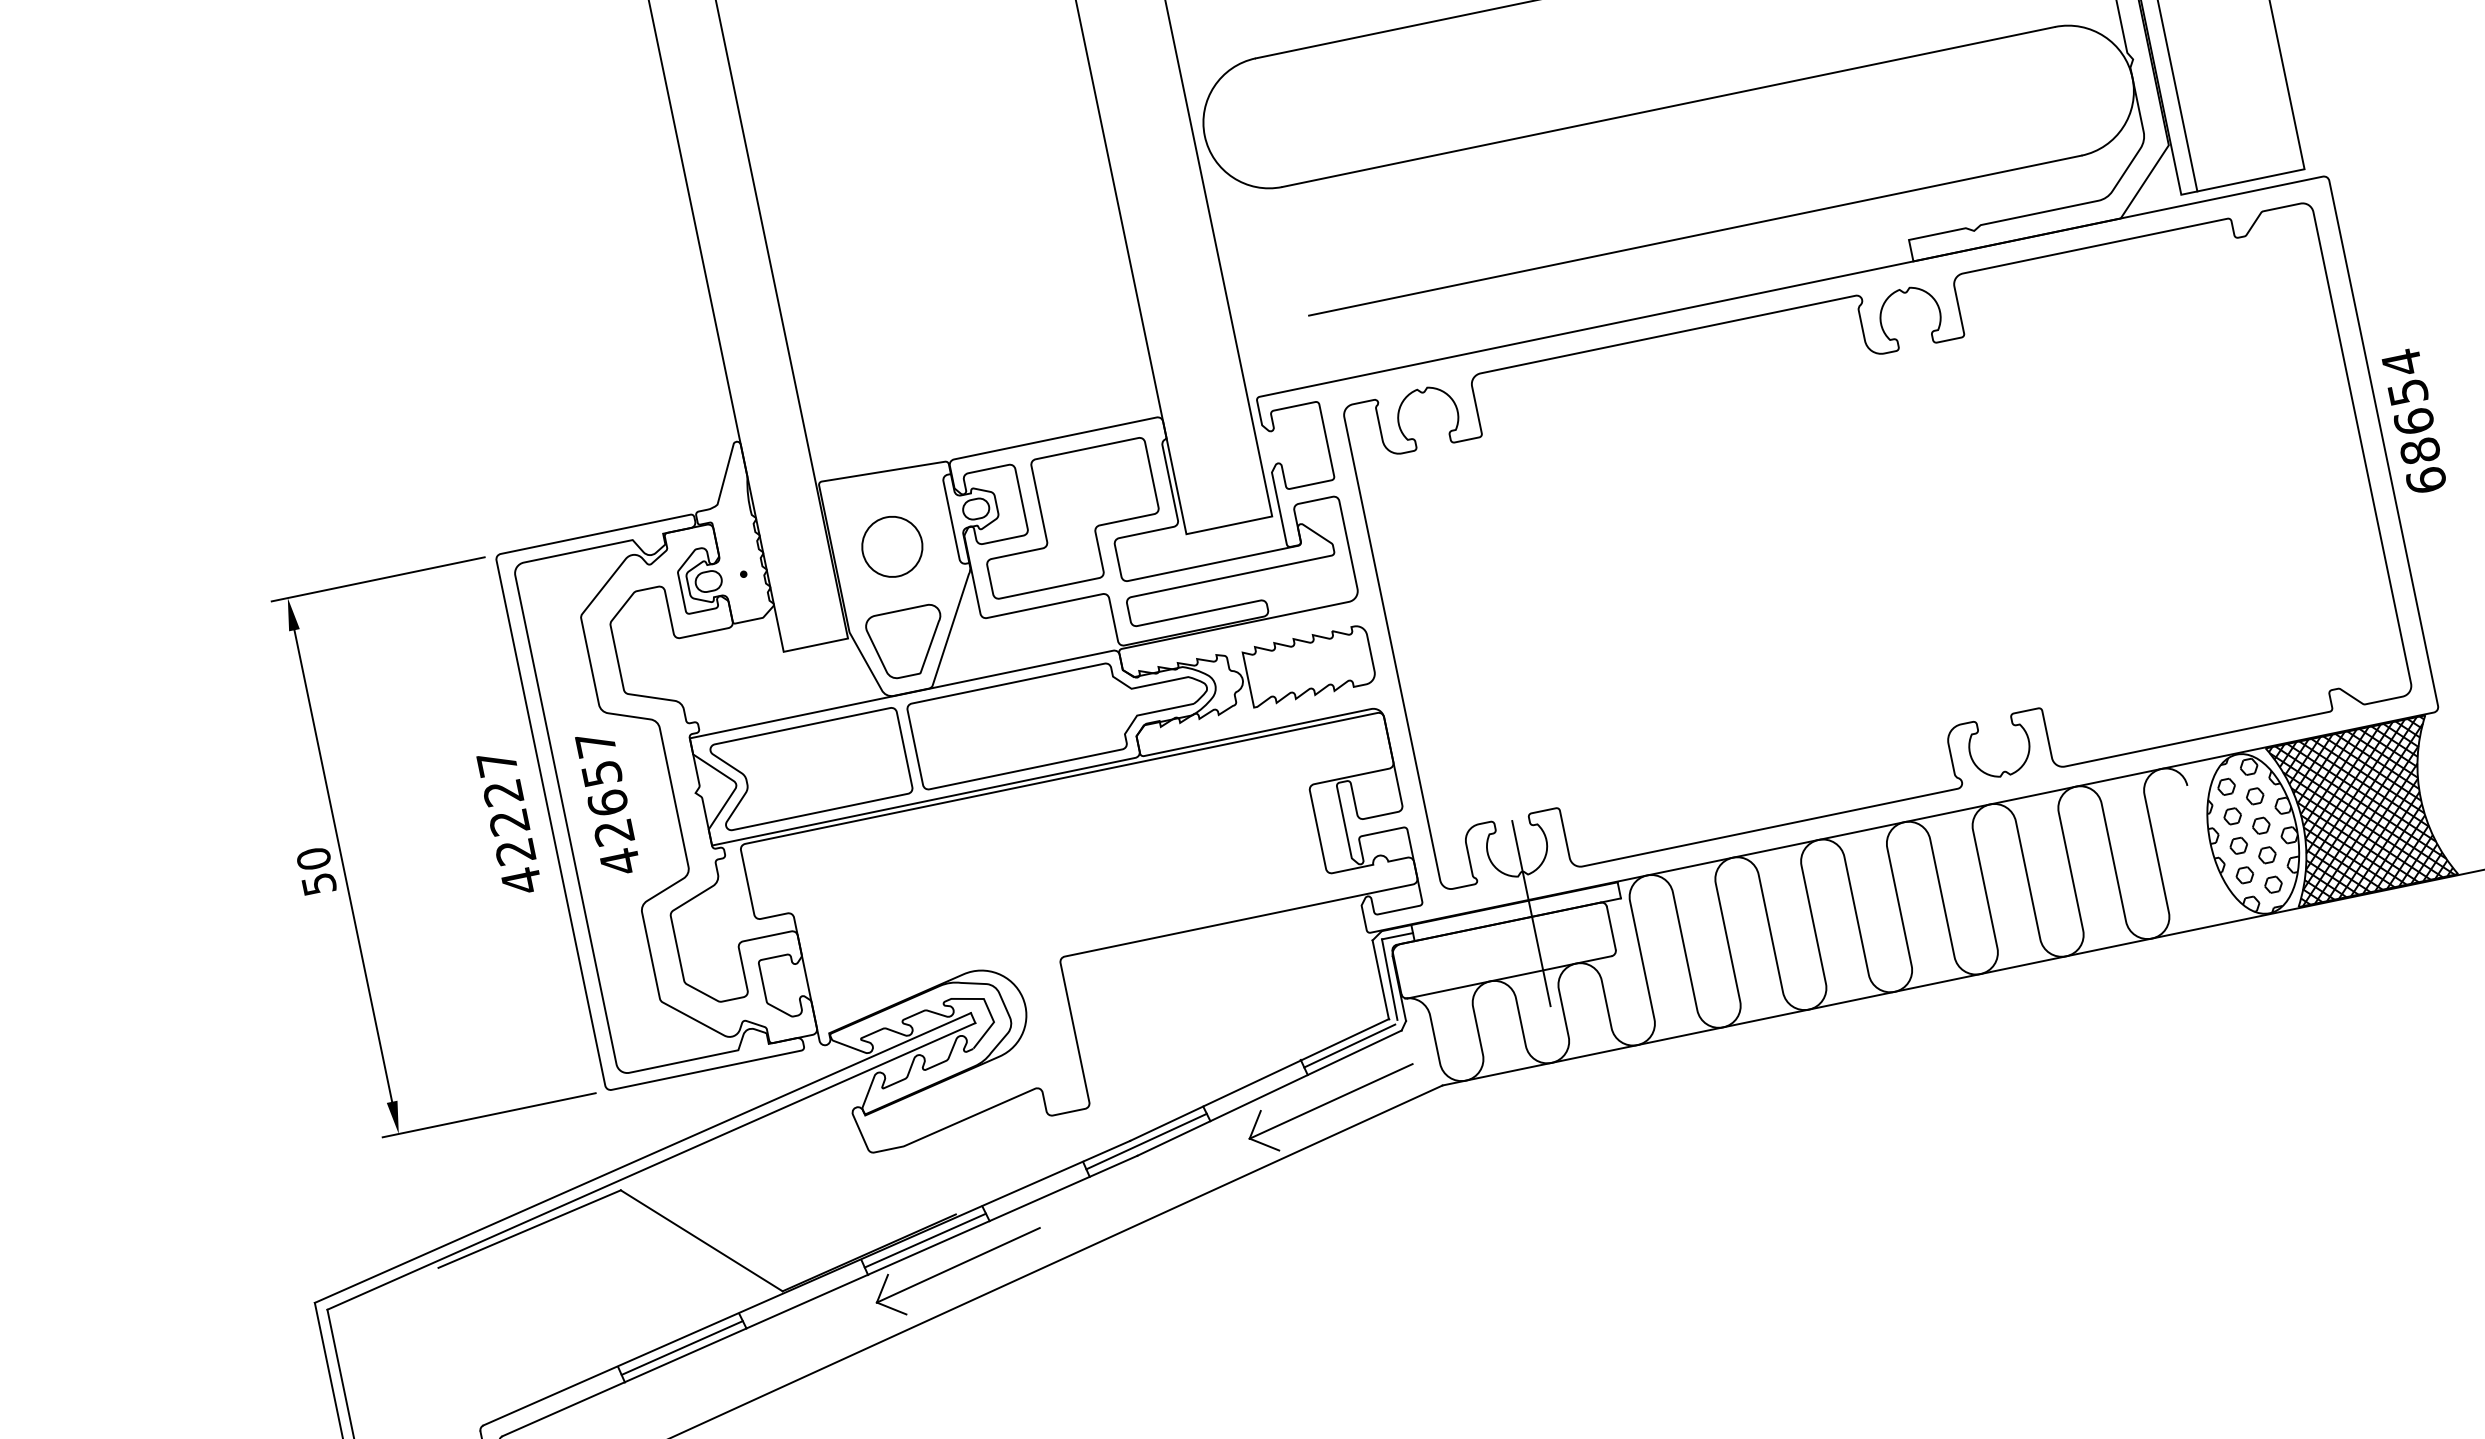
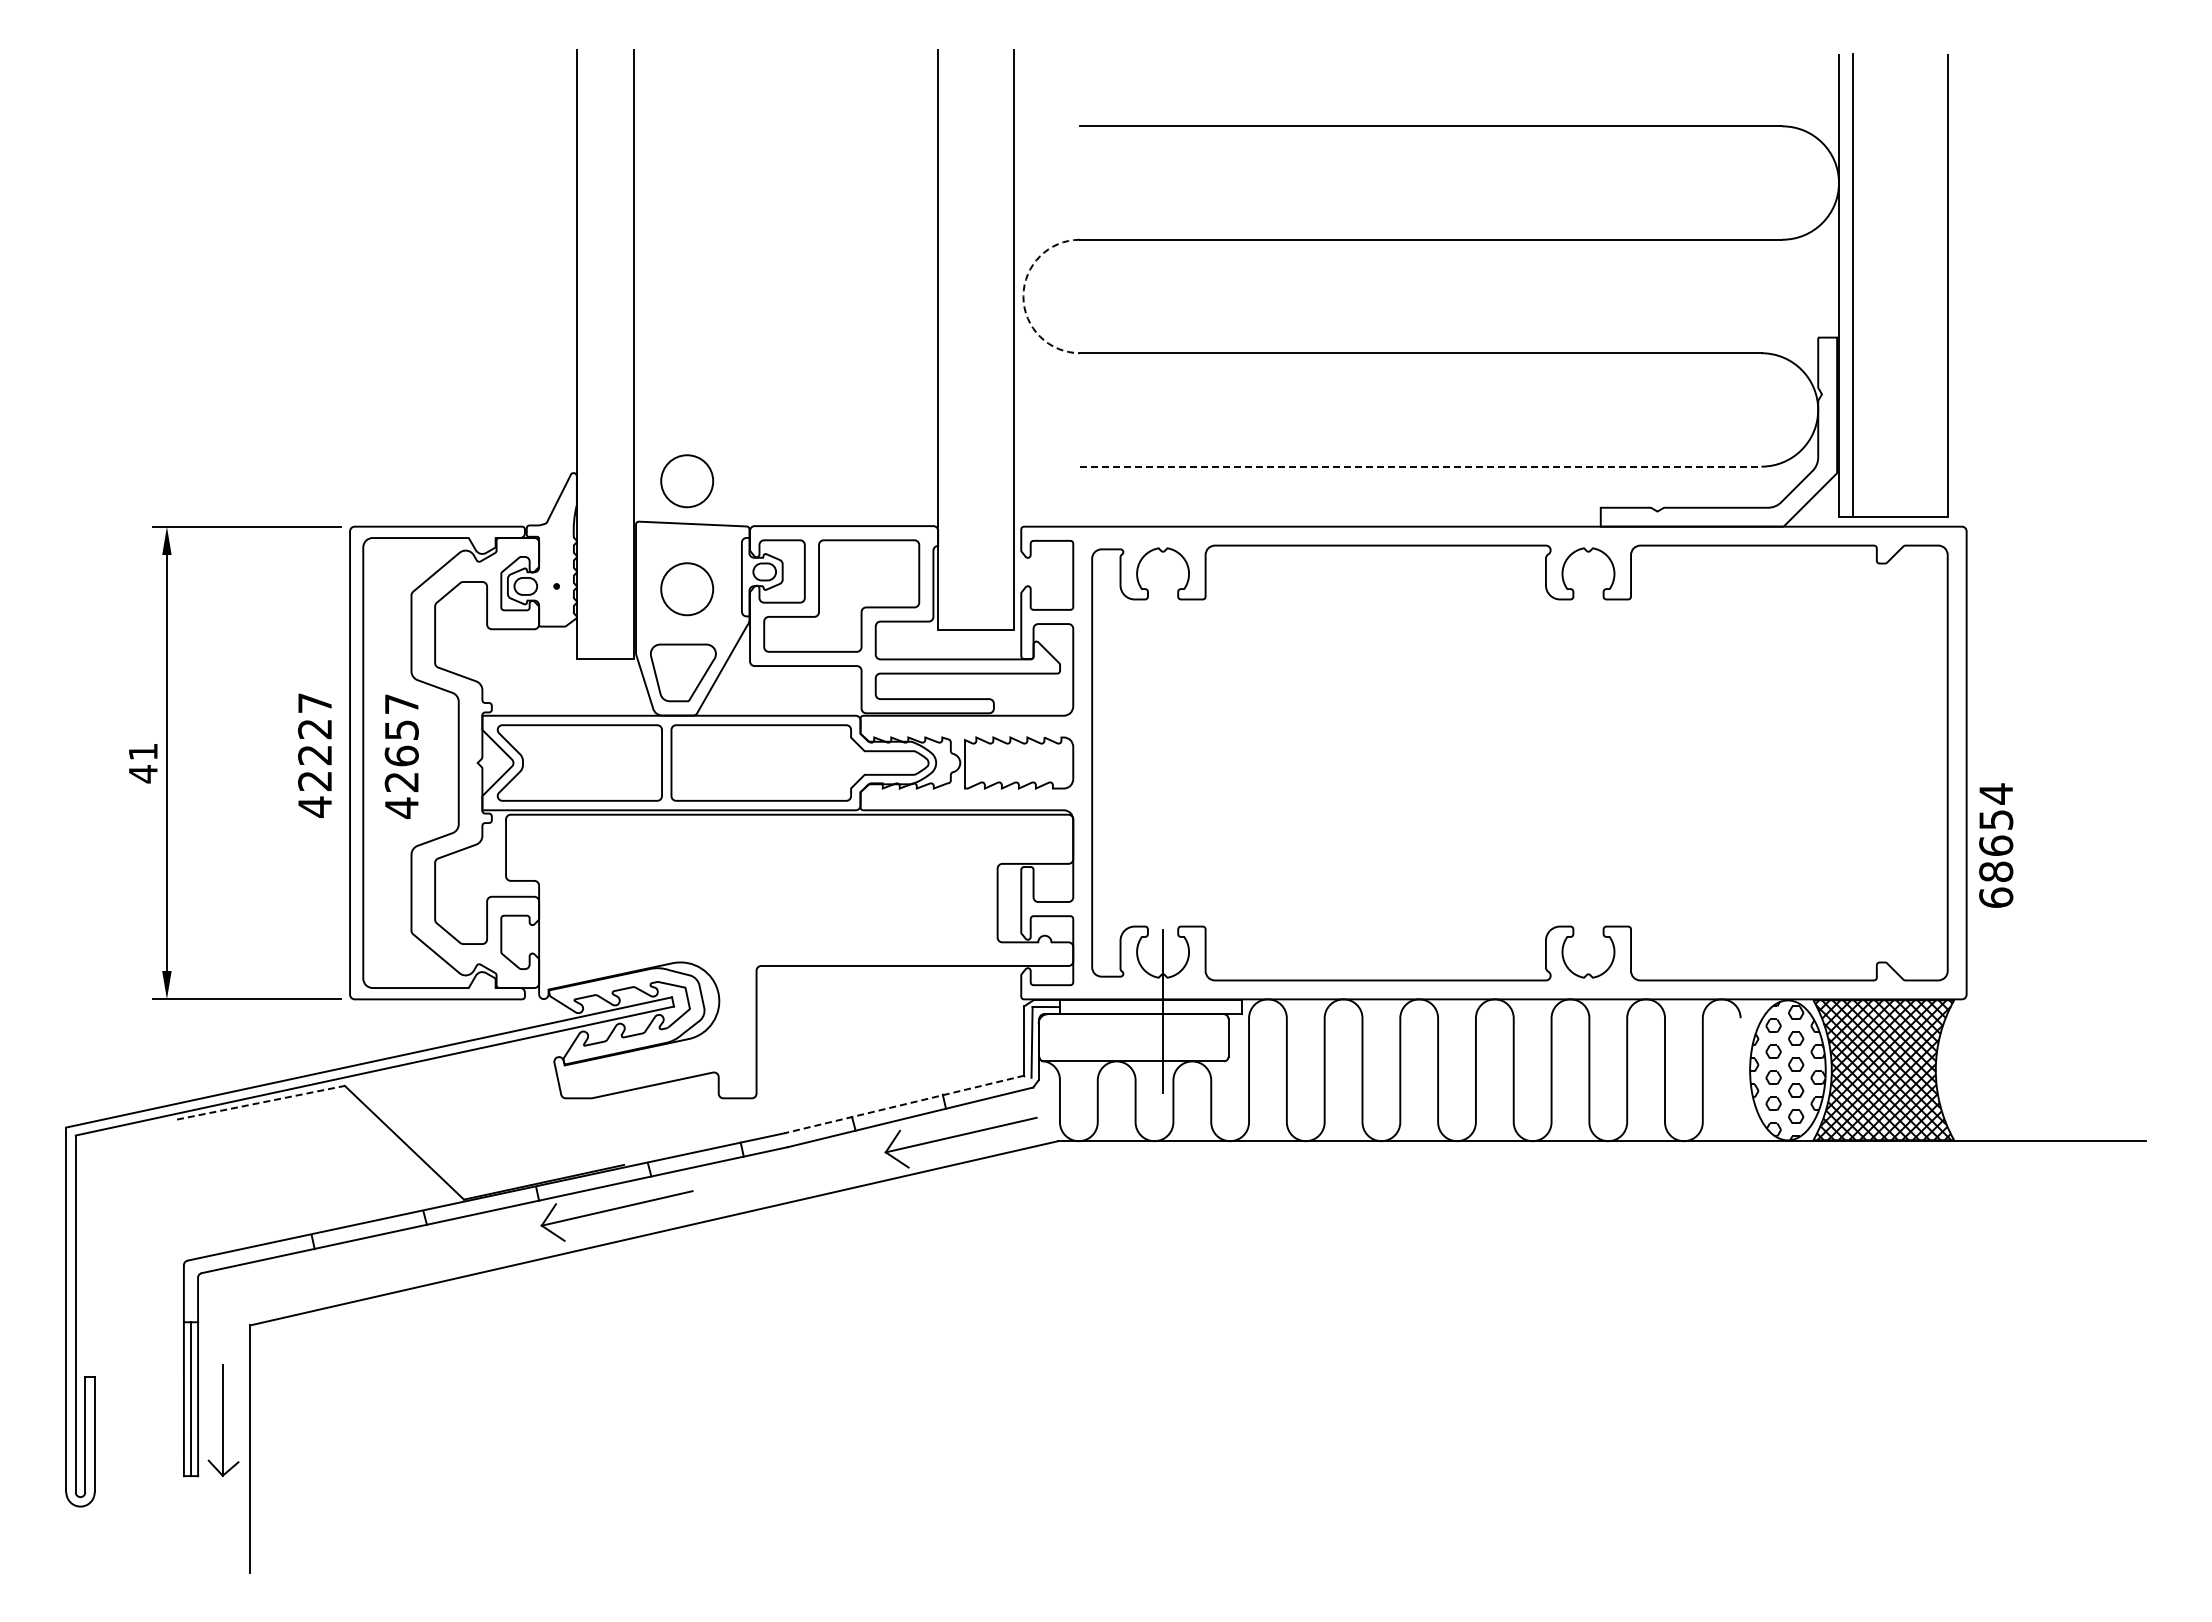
arc: (1204, 135) -> (1023, 296), solid -> dashed
line: (1694, 235) -> (1420, 466), solid -> dashed
text: (2414, 421) -> (1996, 845), moved
circle: (867, 424) -> (687, 481), added
text: (315, 872) -> (142, 763), 50 -> 41
line: (1349, 1046) -> (986, 1091), removed
line: (1259, 1080) -> (904, 1104), solid -> dashed
line: (1145, 1141) -> (797, 1136), removed
line: (529, 1228) -> (260, 1102), solid -> dashed
line: (925, 1240) -> (593, 1181), removed
line: (682, 1347) -> (369, 1229), removed

